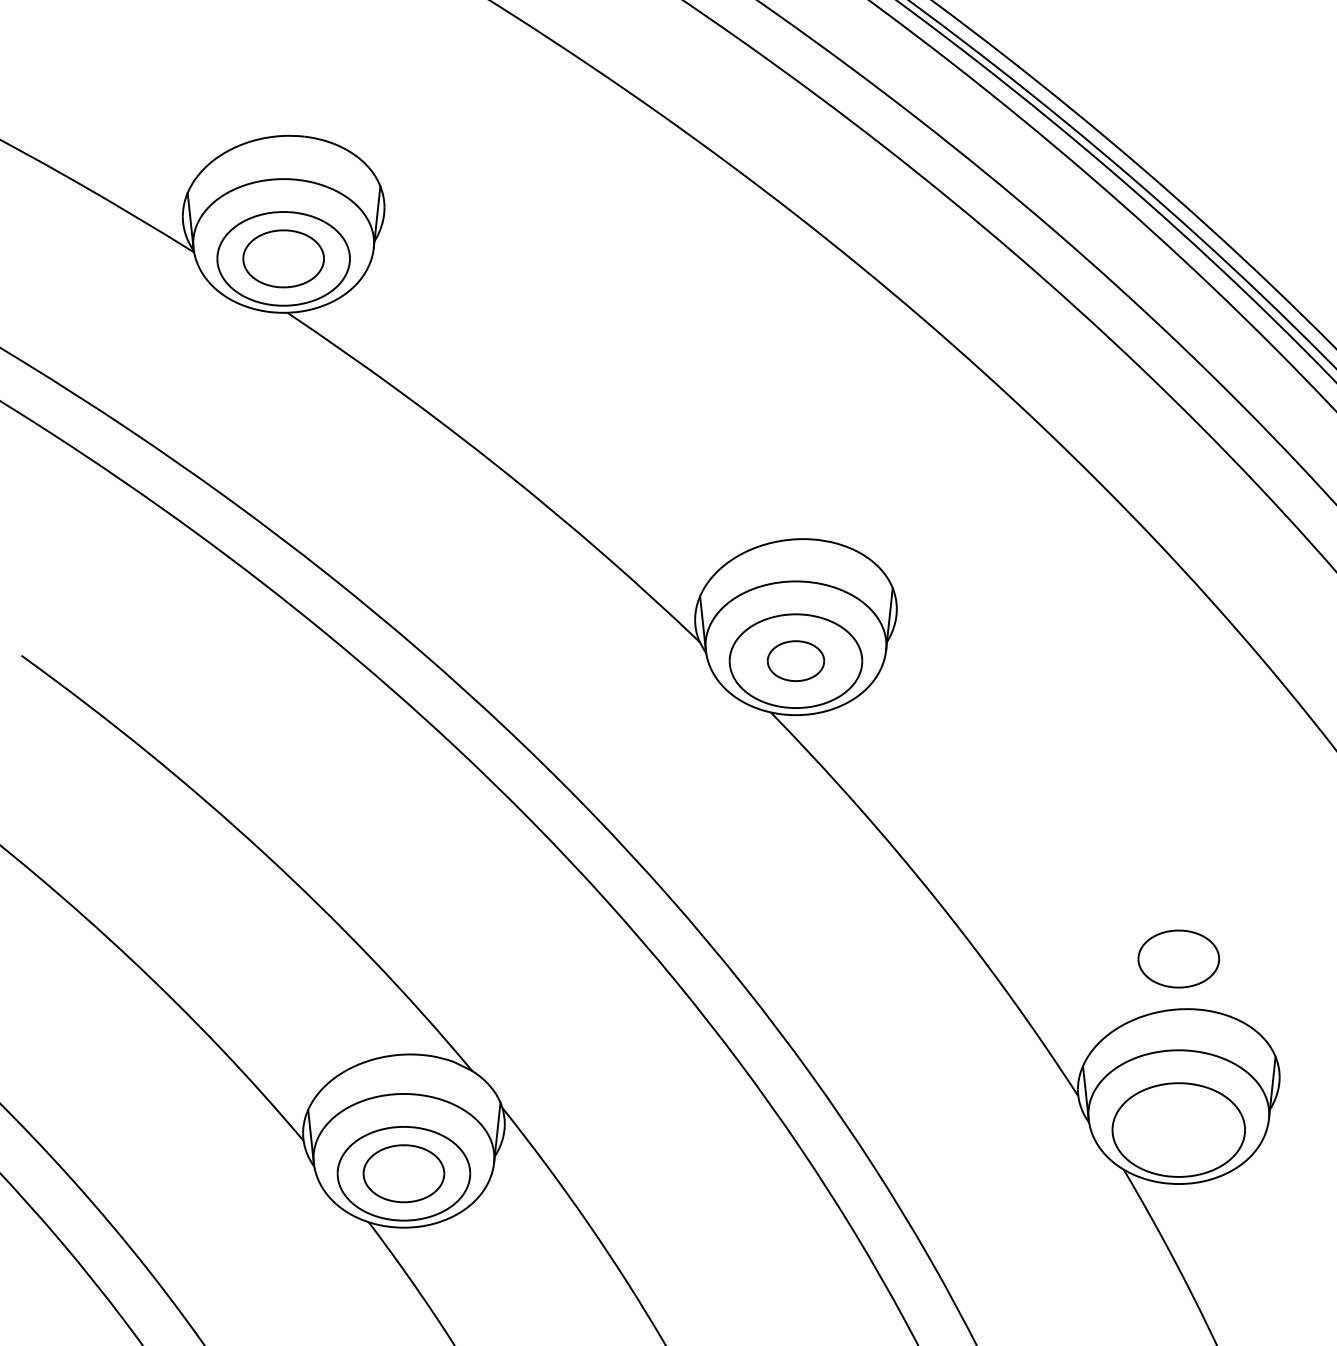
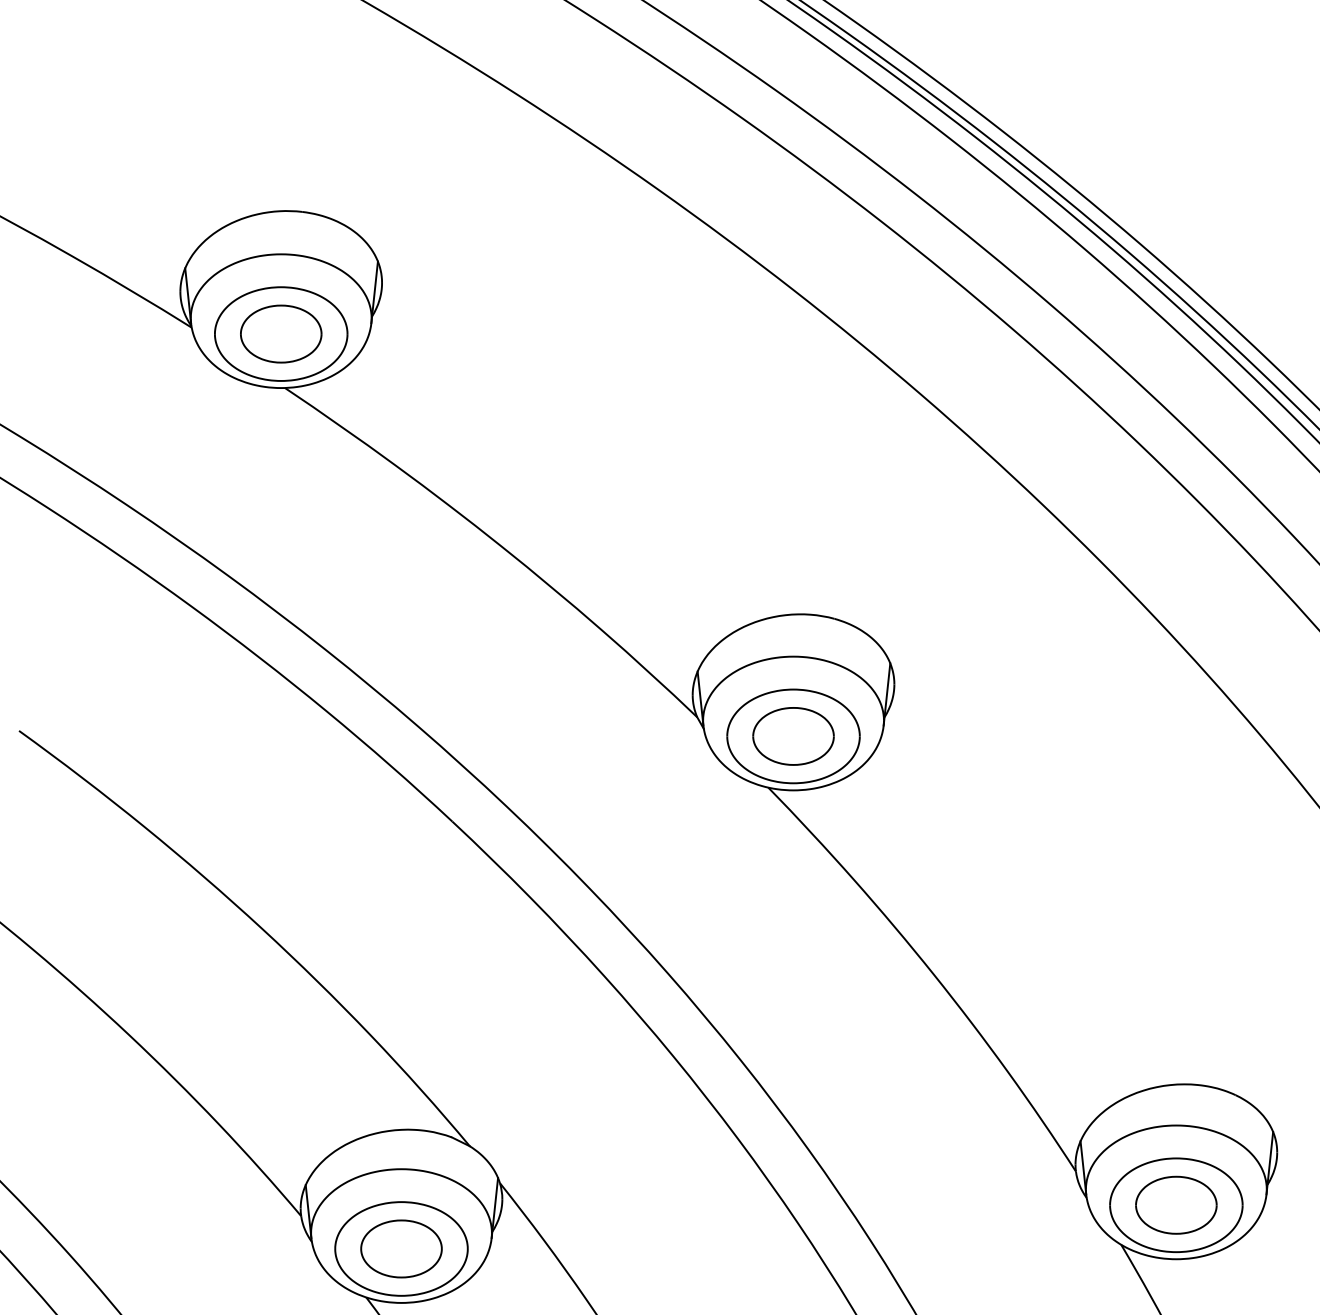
part: (795, 660) -> (793, 735), size x1.43
part: (1178, 958) -> (1176, 1204), moved

